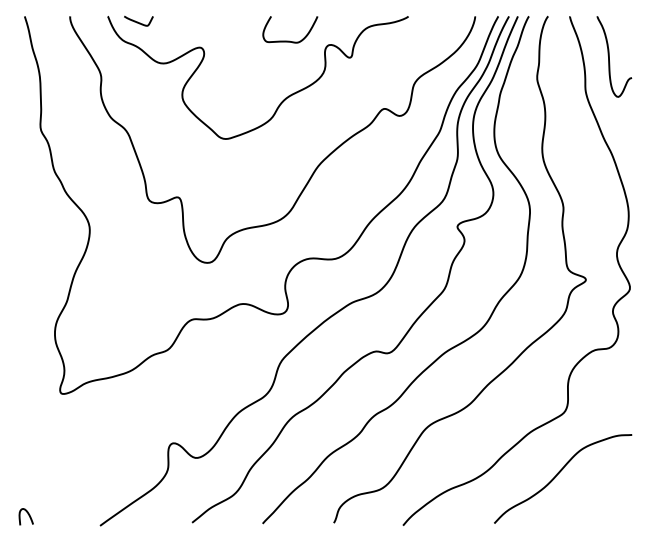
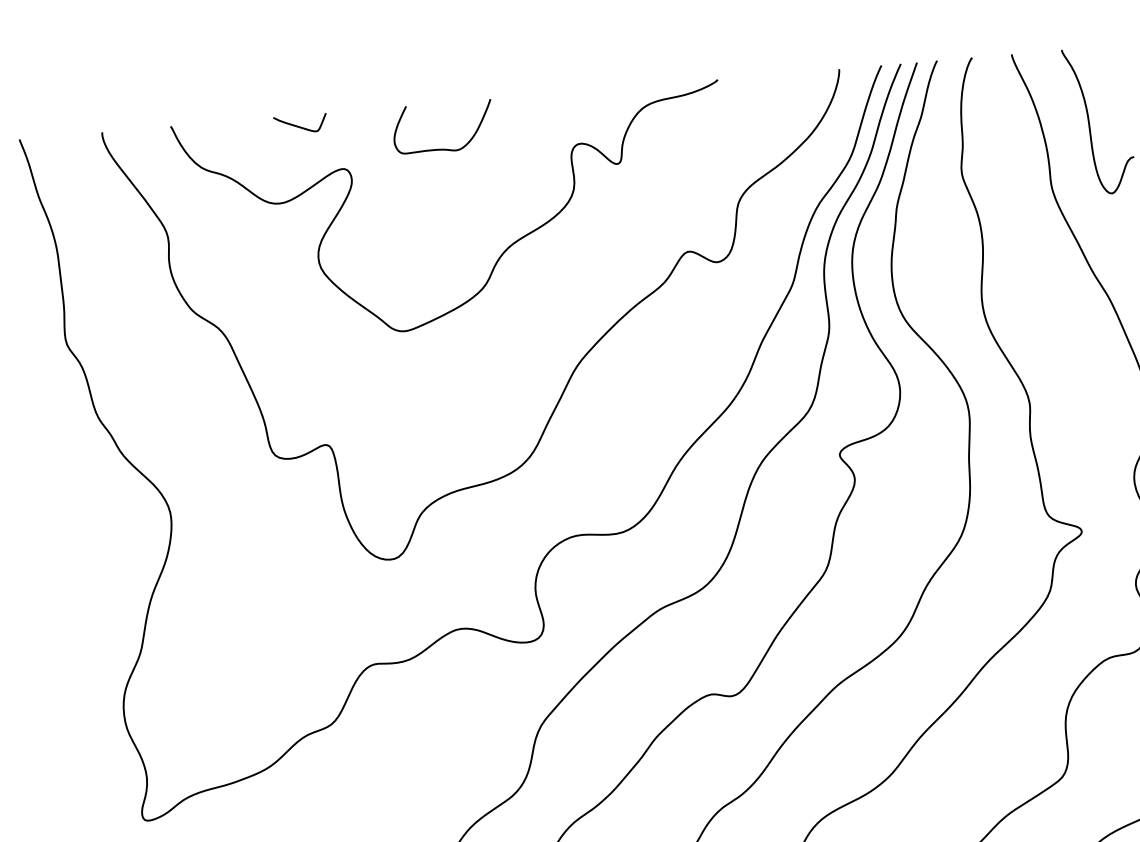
curve: (137, 21) -> (298, 124), moved
curve: (289, 40) -> (443, 147), moved

